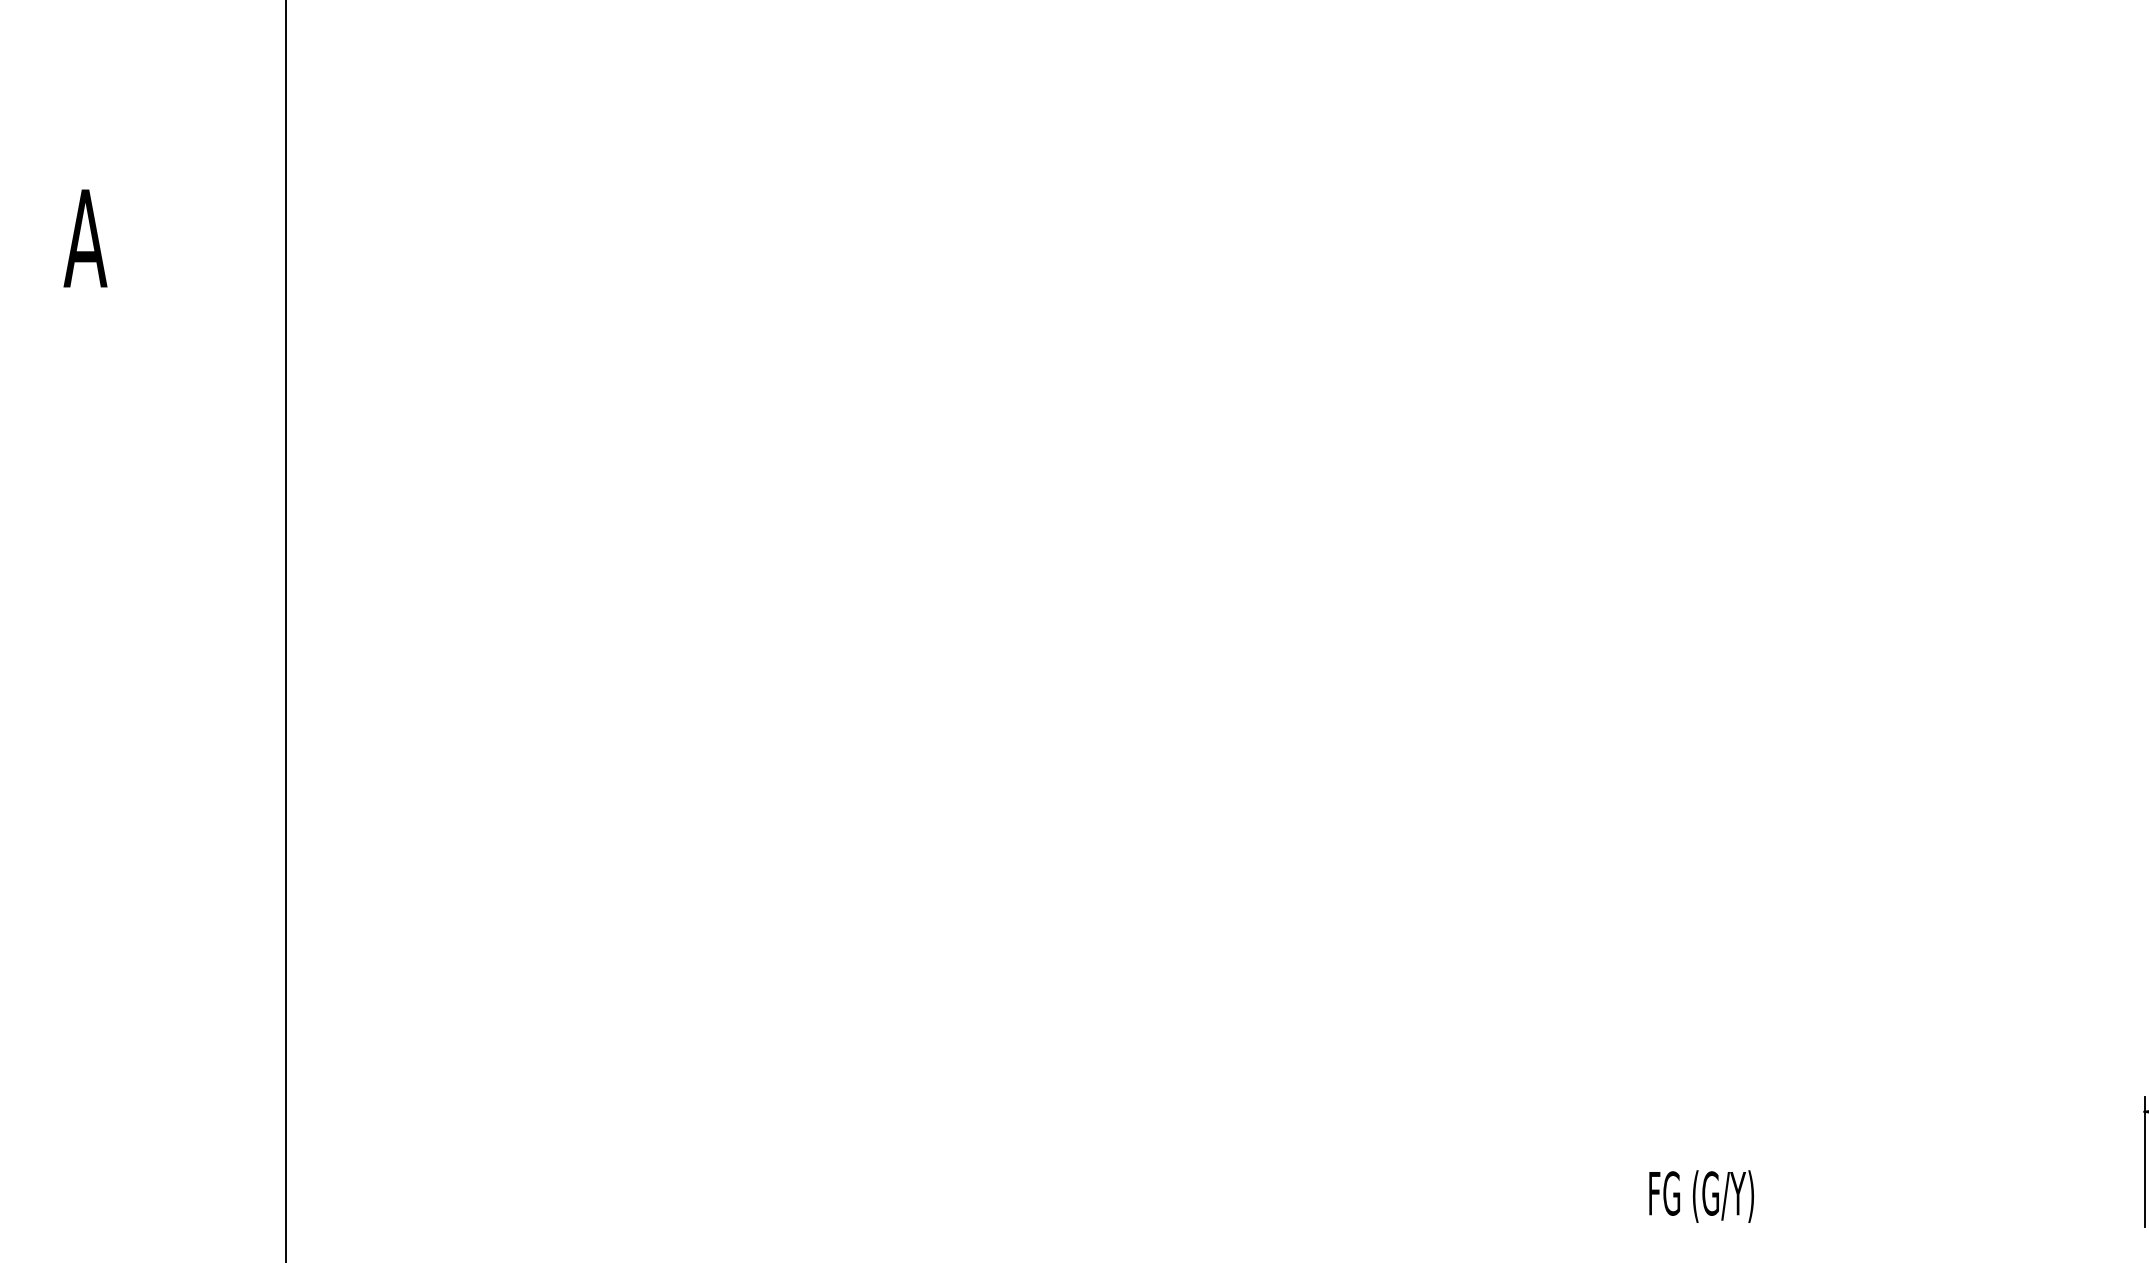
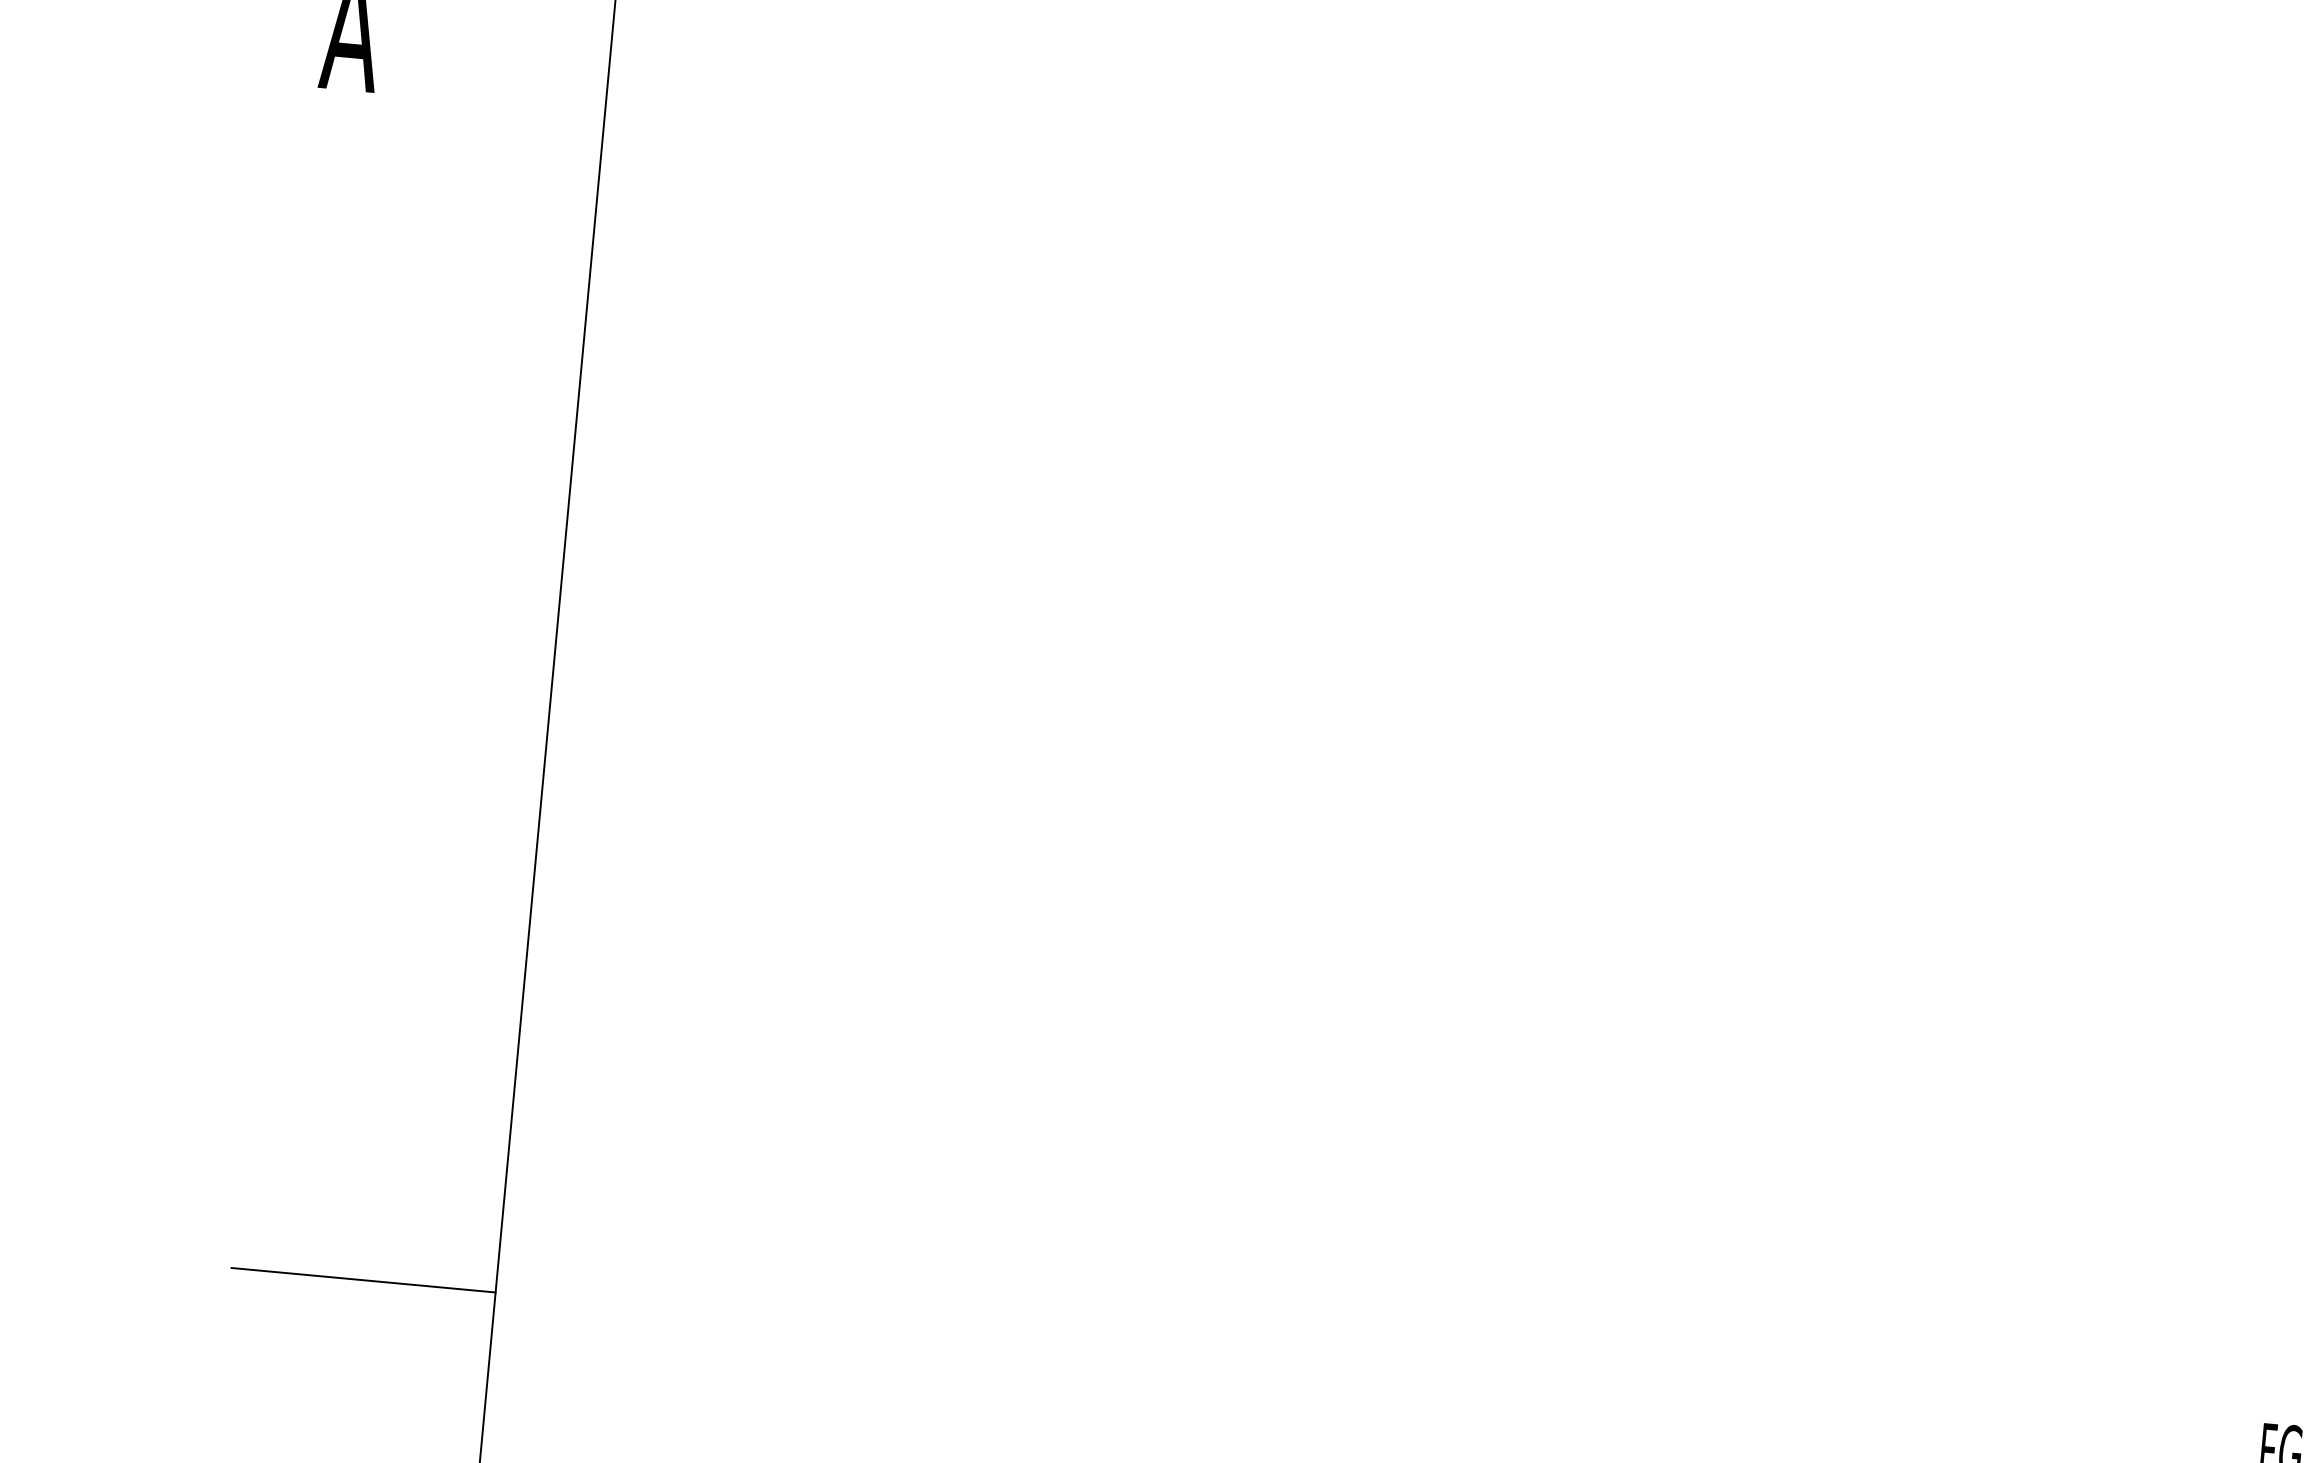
line: (183, 1197) -> (363, 1280), added

